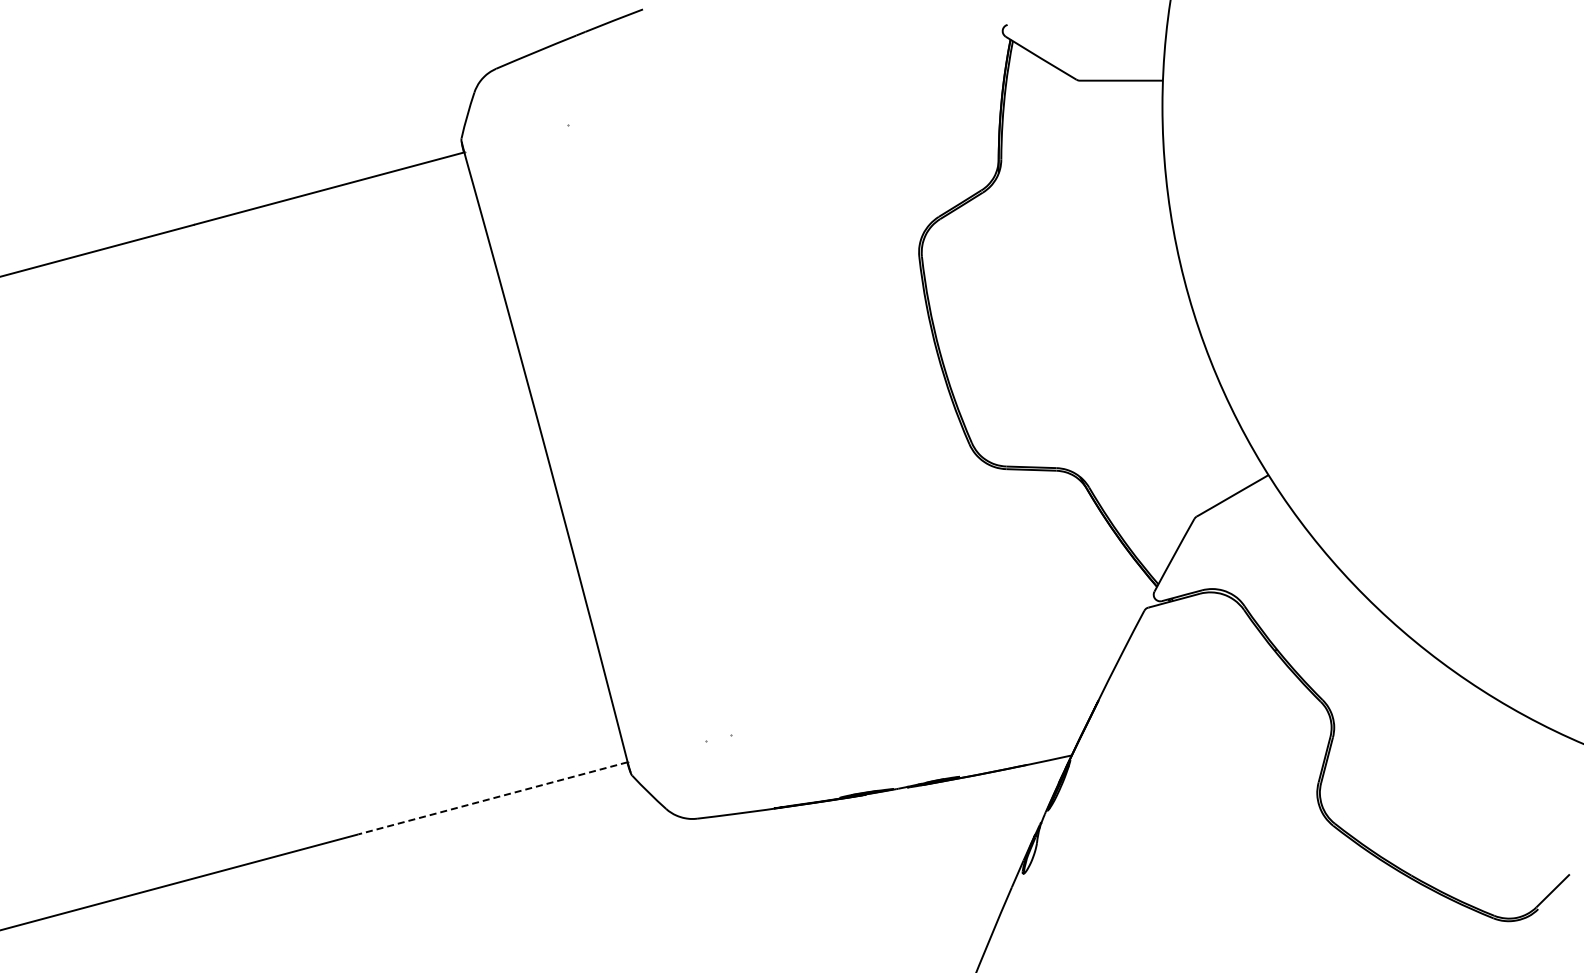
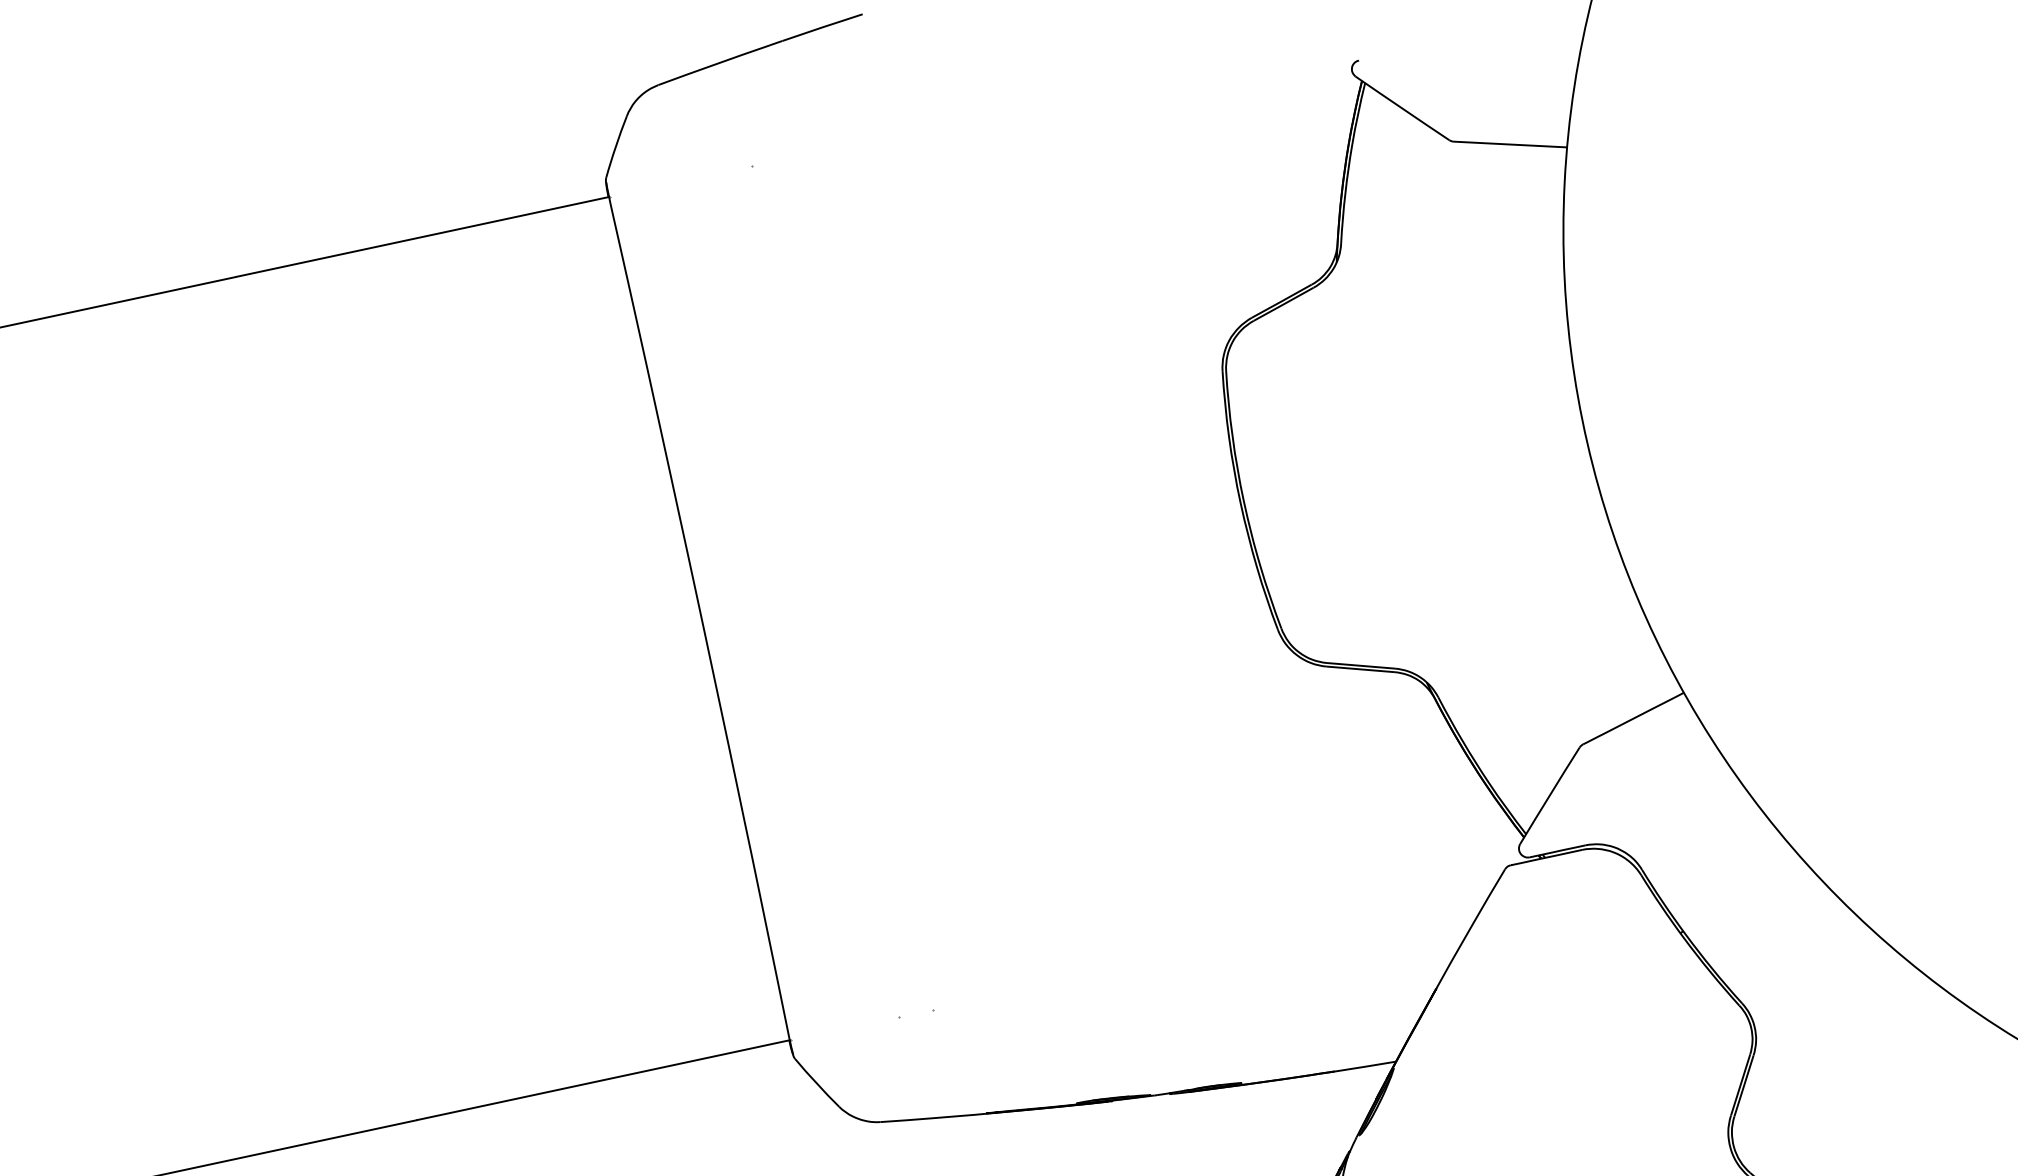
line: (492, 798) -> (602, 1080), dashed -> solid

